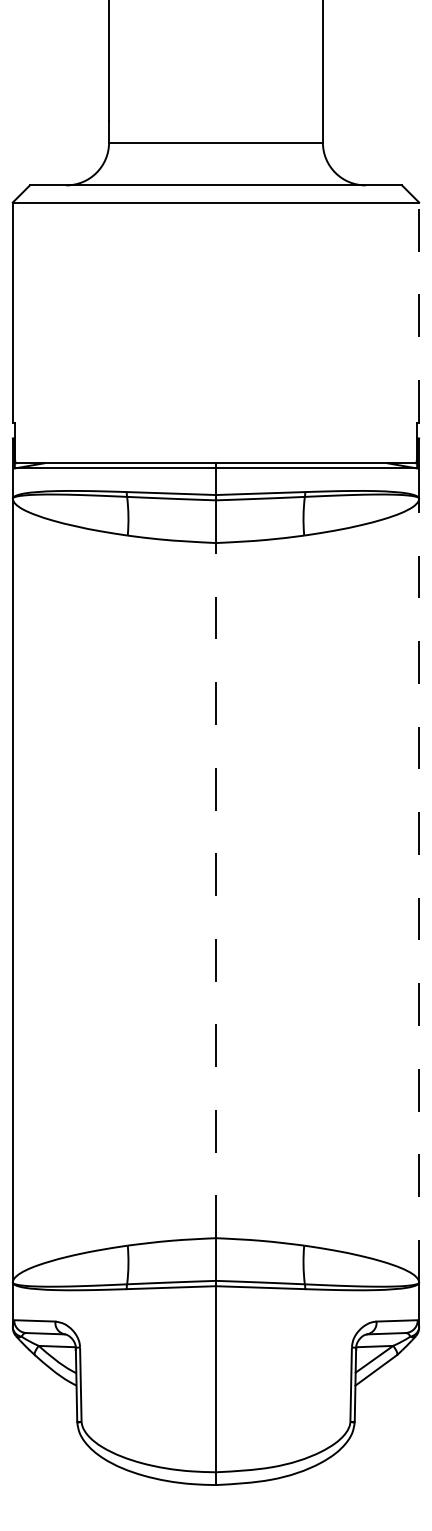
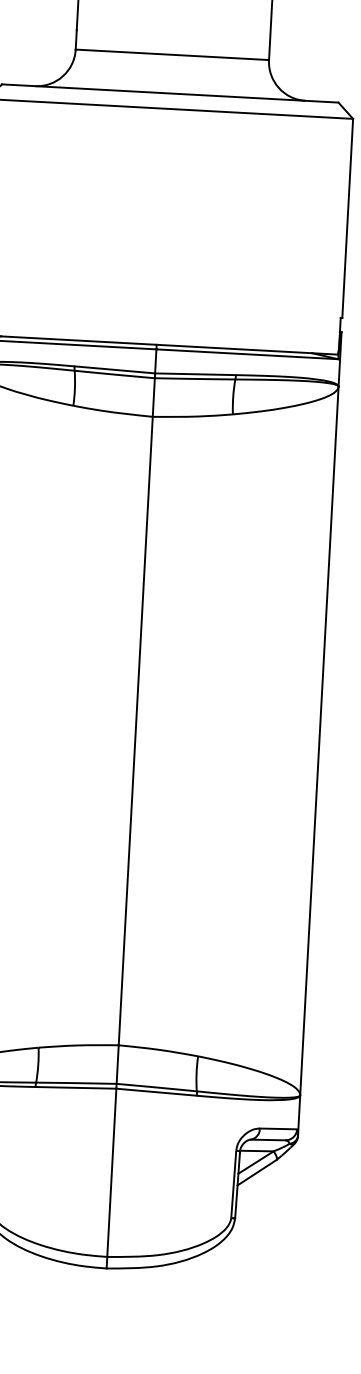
line: (419, 312) -> (348, 218), dashed -> solid
line: (216, 890) -> (136, 730), dashed -> solid
line: (419, 890) -> (319, 740), dashed -> solid

